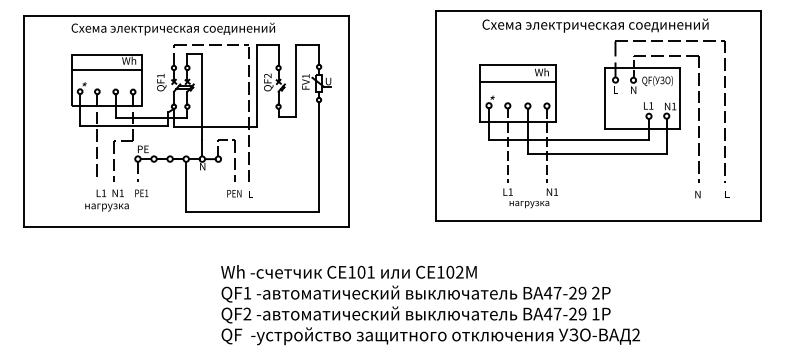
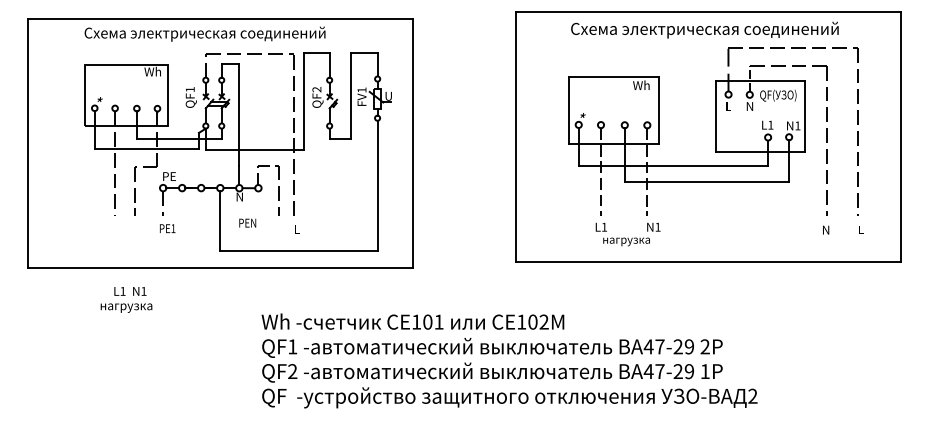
line: (106, 69) -> (125, 82), removed
line: (518, 81) -> (613, 96), removed
text: (234, 193) -> (247, 222), moved
text: (106, 200) -> (125, 299), moved

